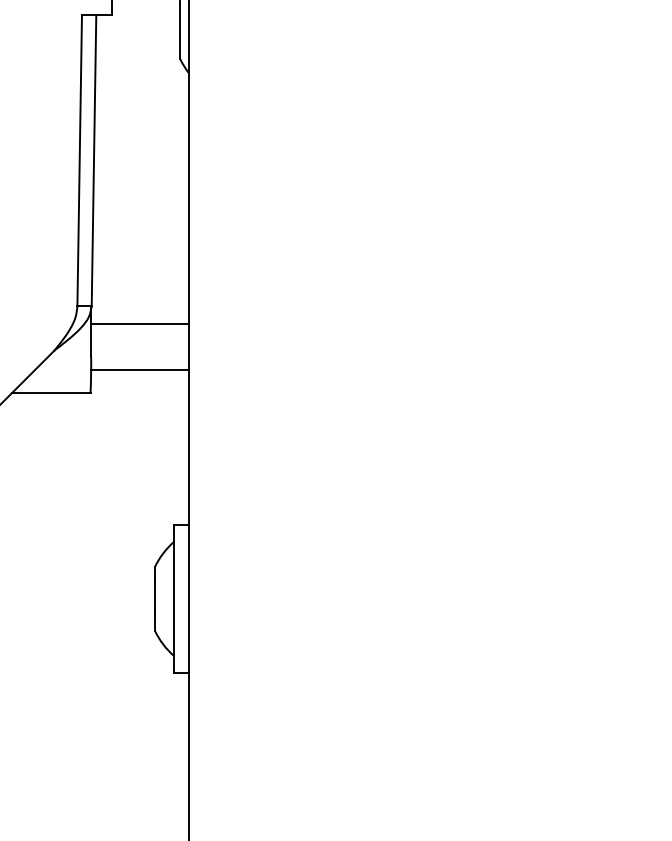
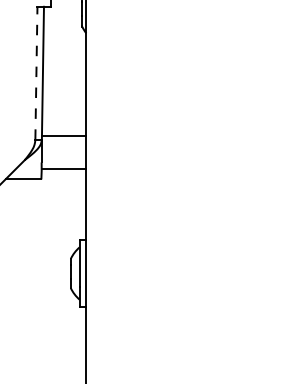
line: (79, 161) -> (36, 73), solid -> dashed
line: (138, 325) -> (63, 136), moved

